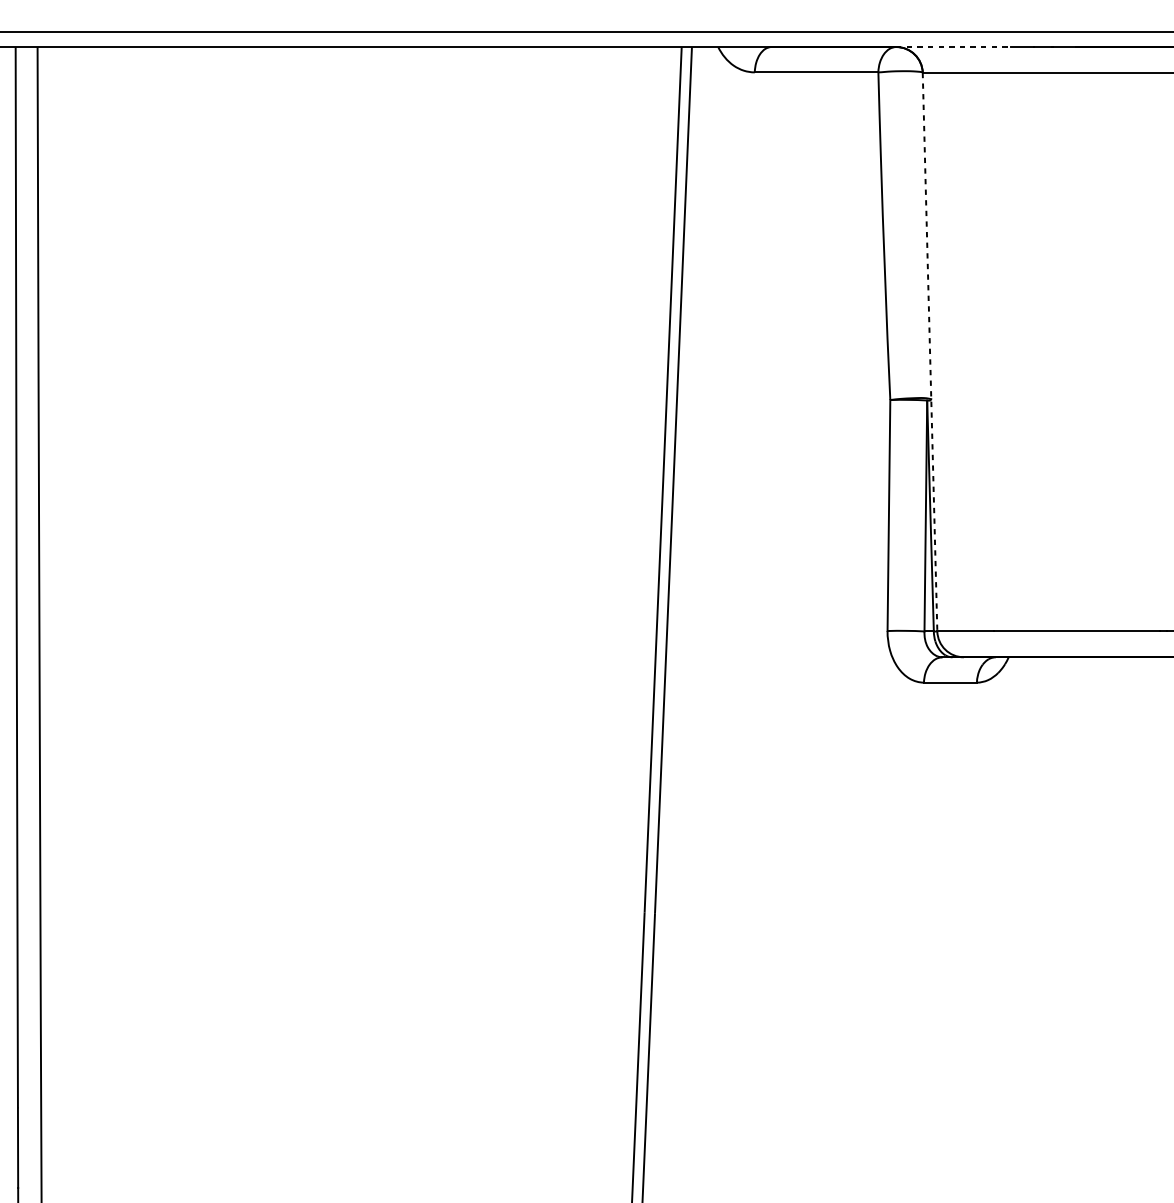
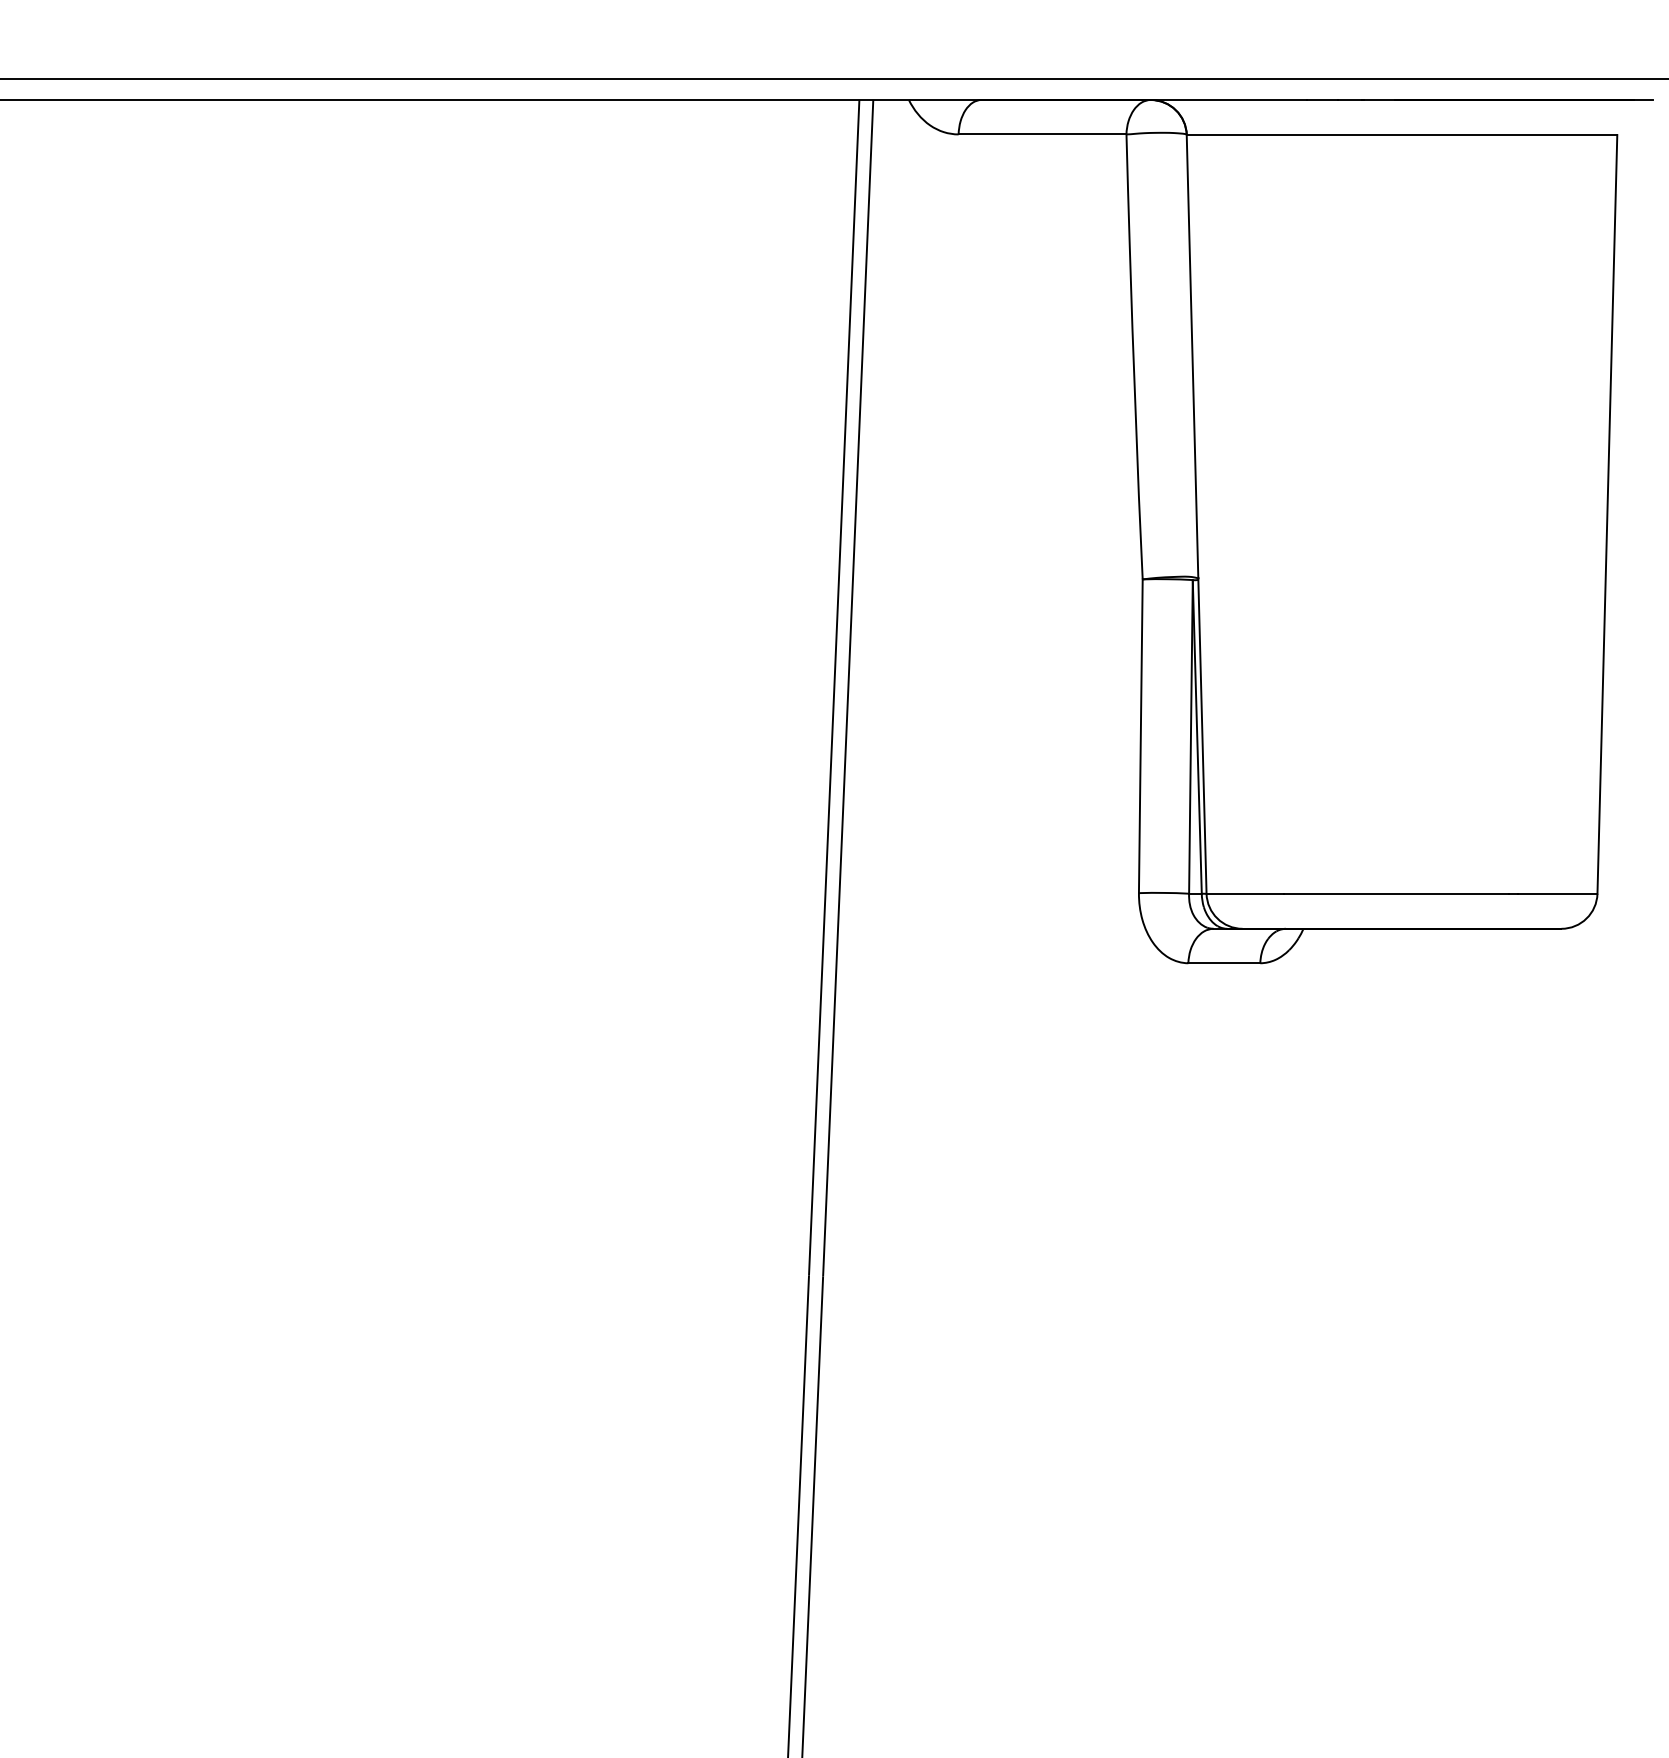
line: (954, 46) -> (1229, 99), dashed -> solid
line: (929, 352) -> (1196, 514), dashed -> solid

